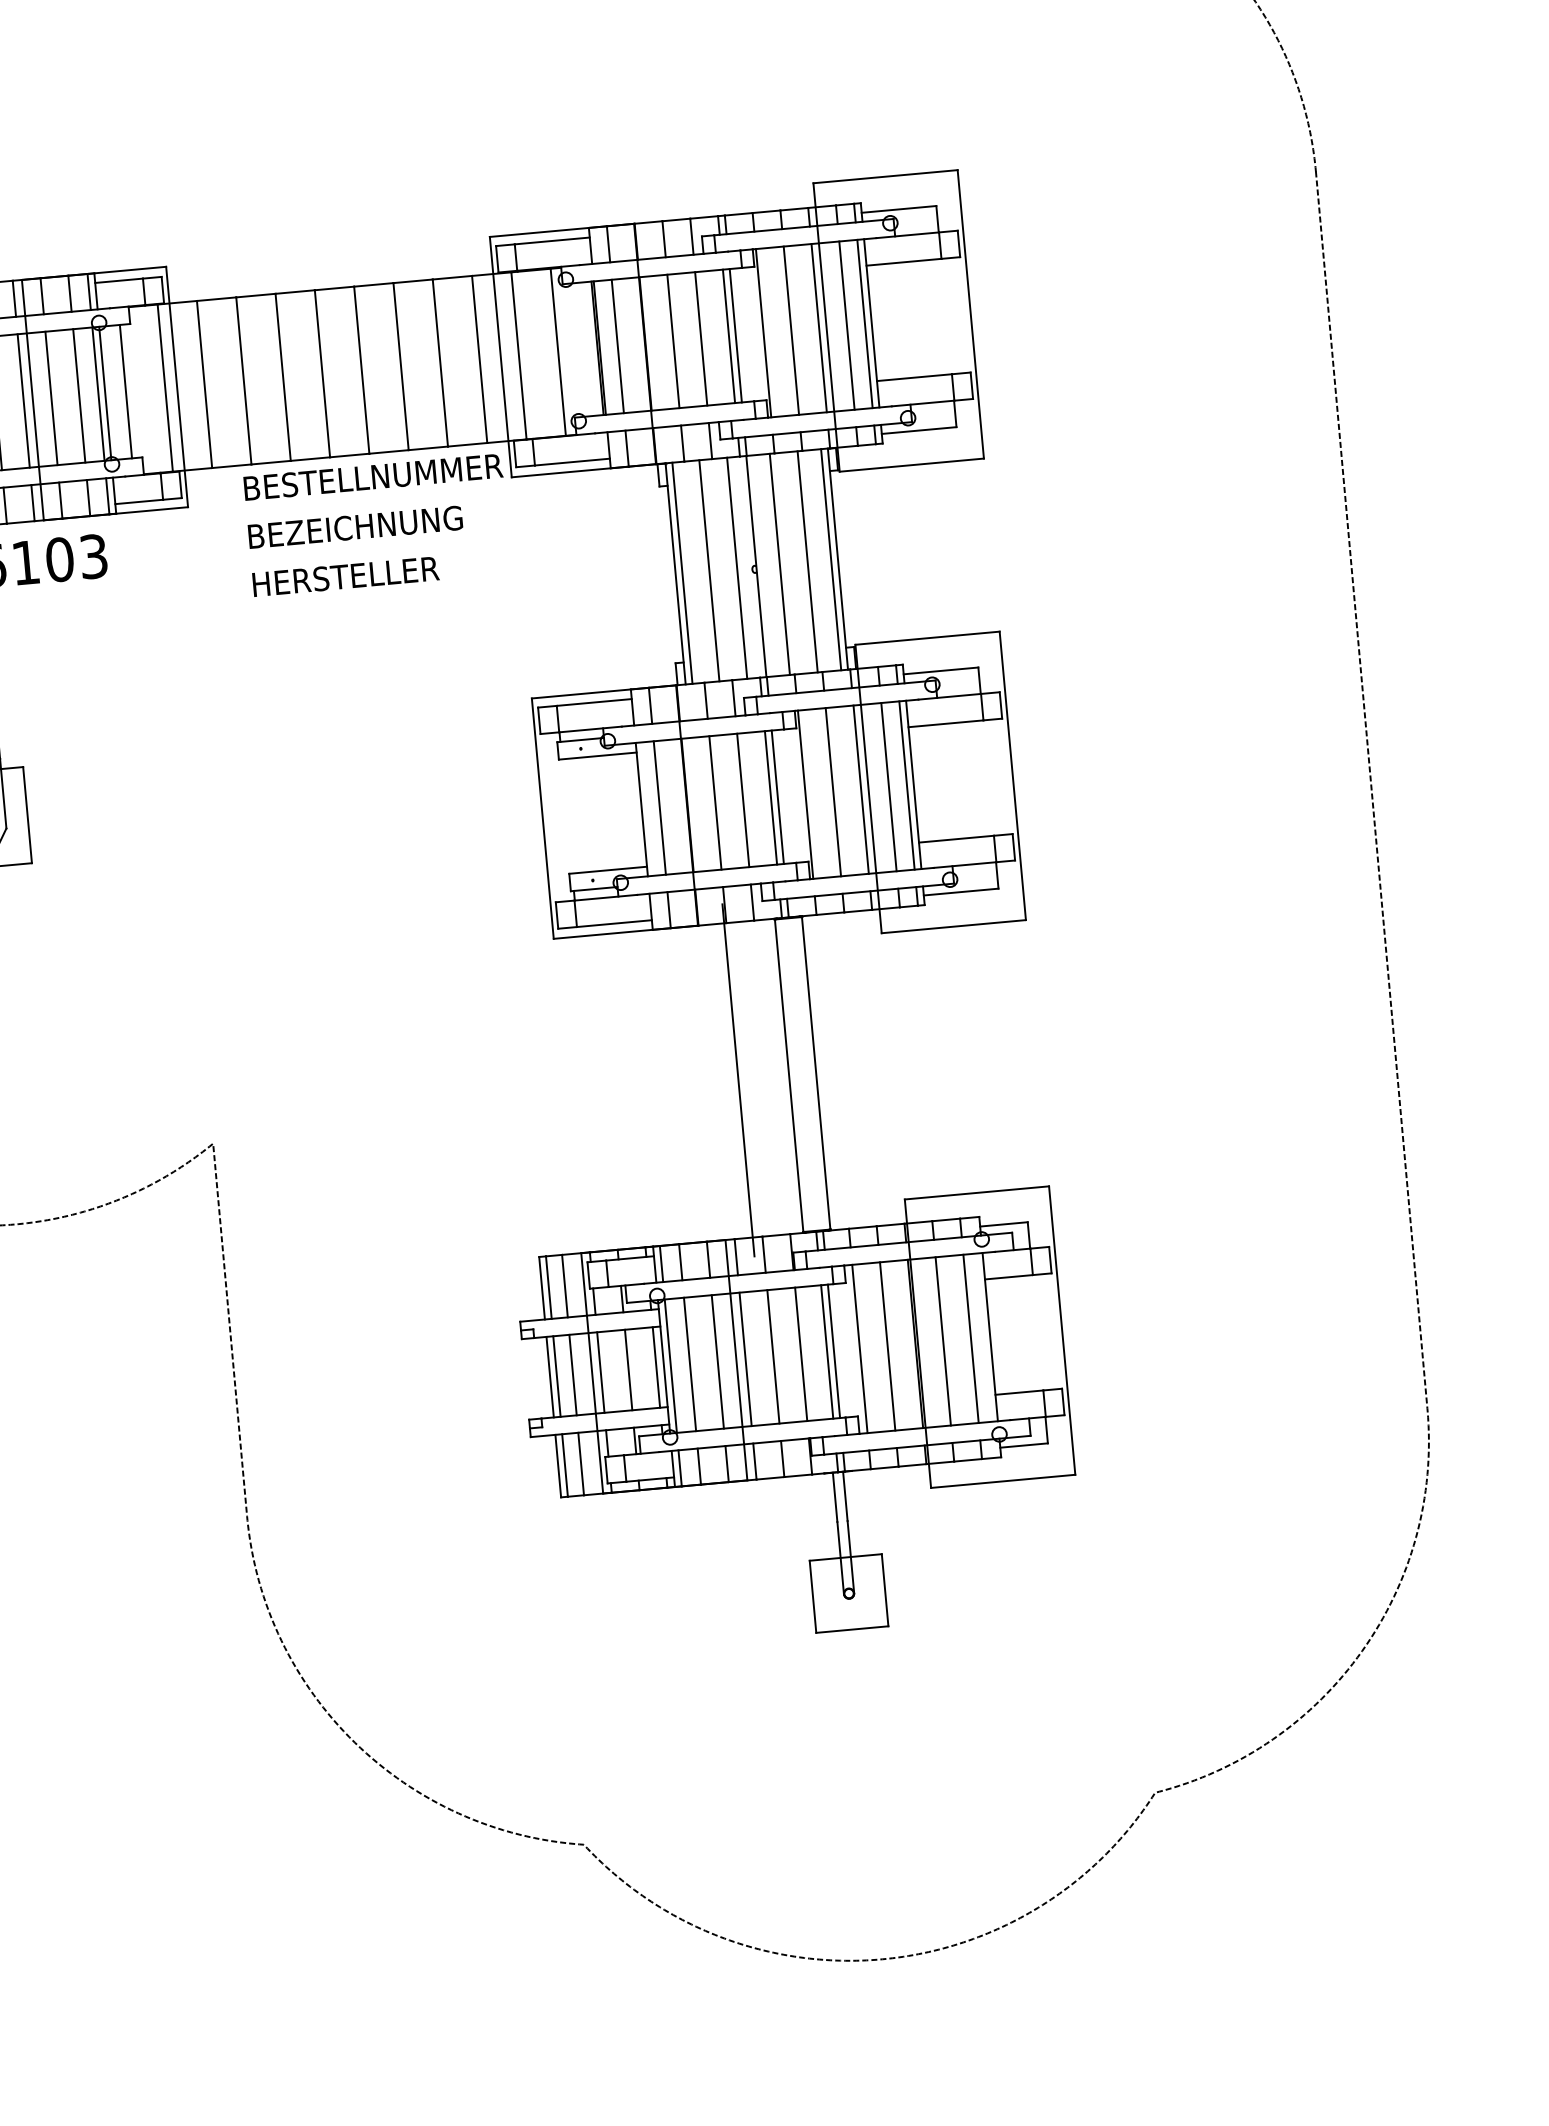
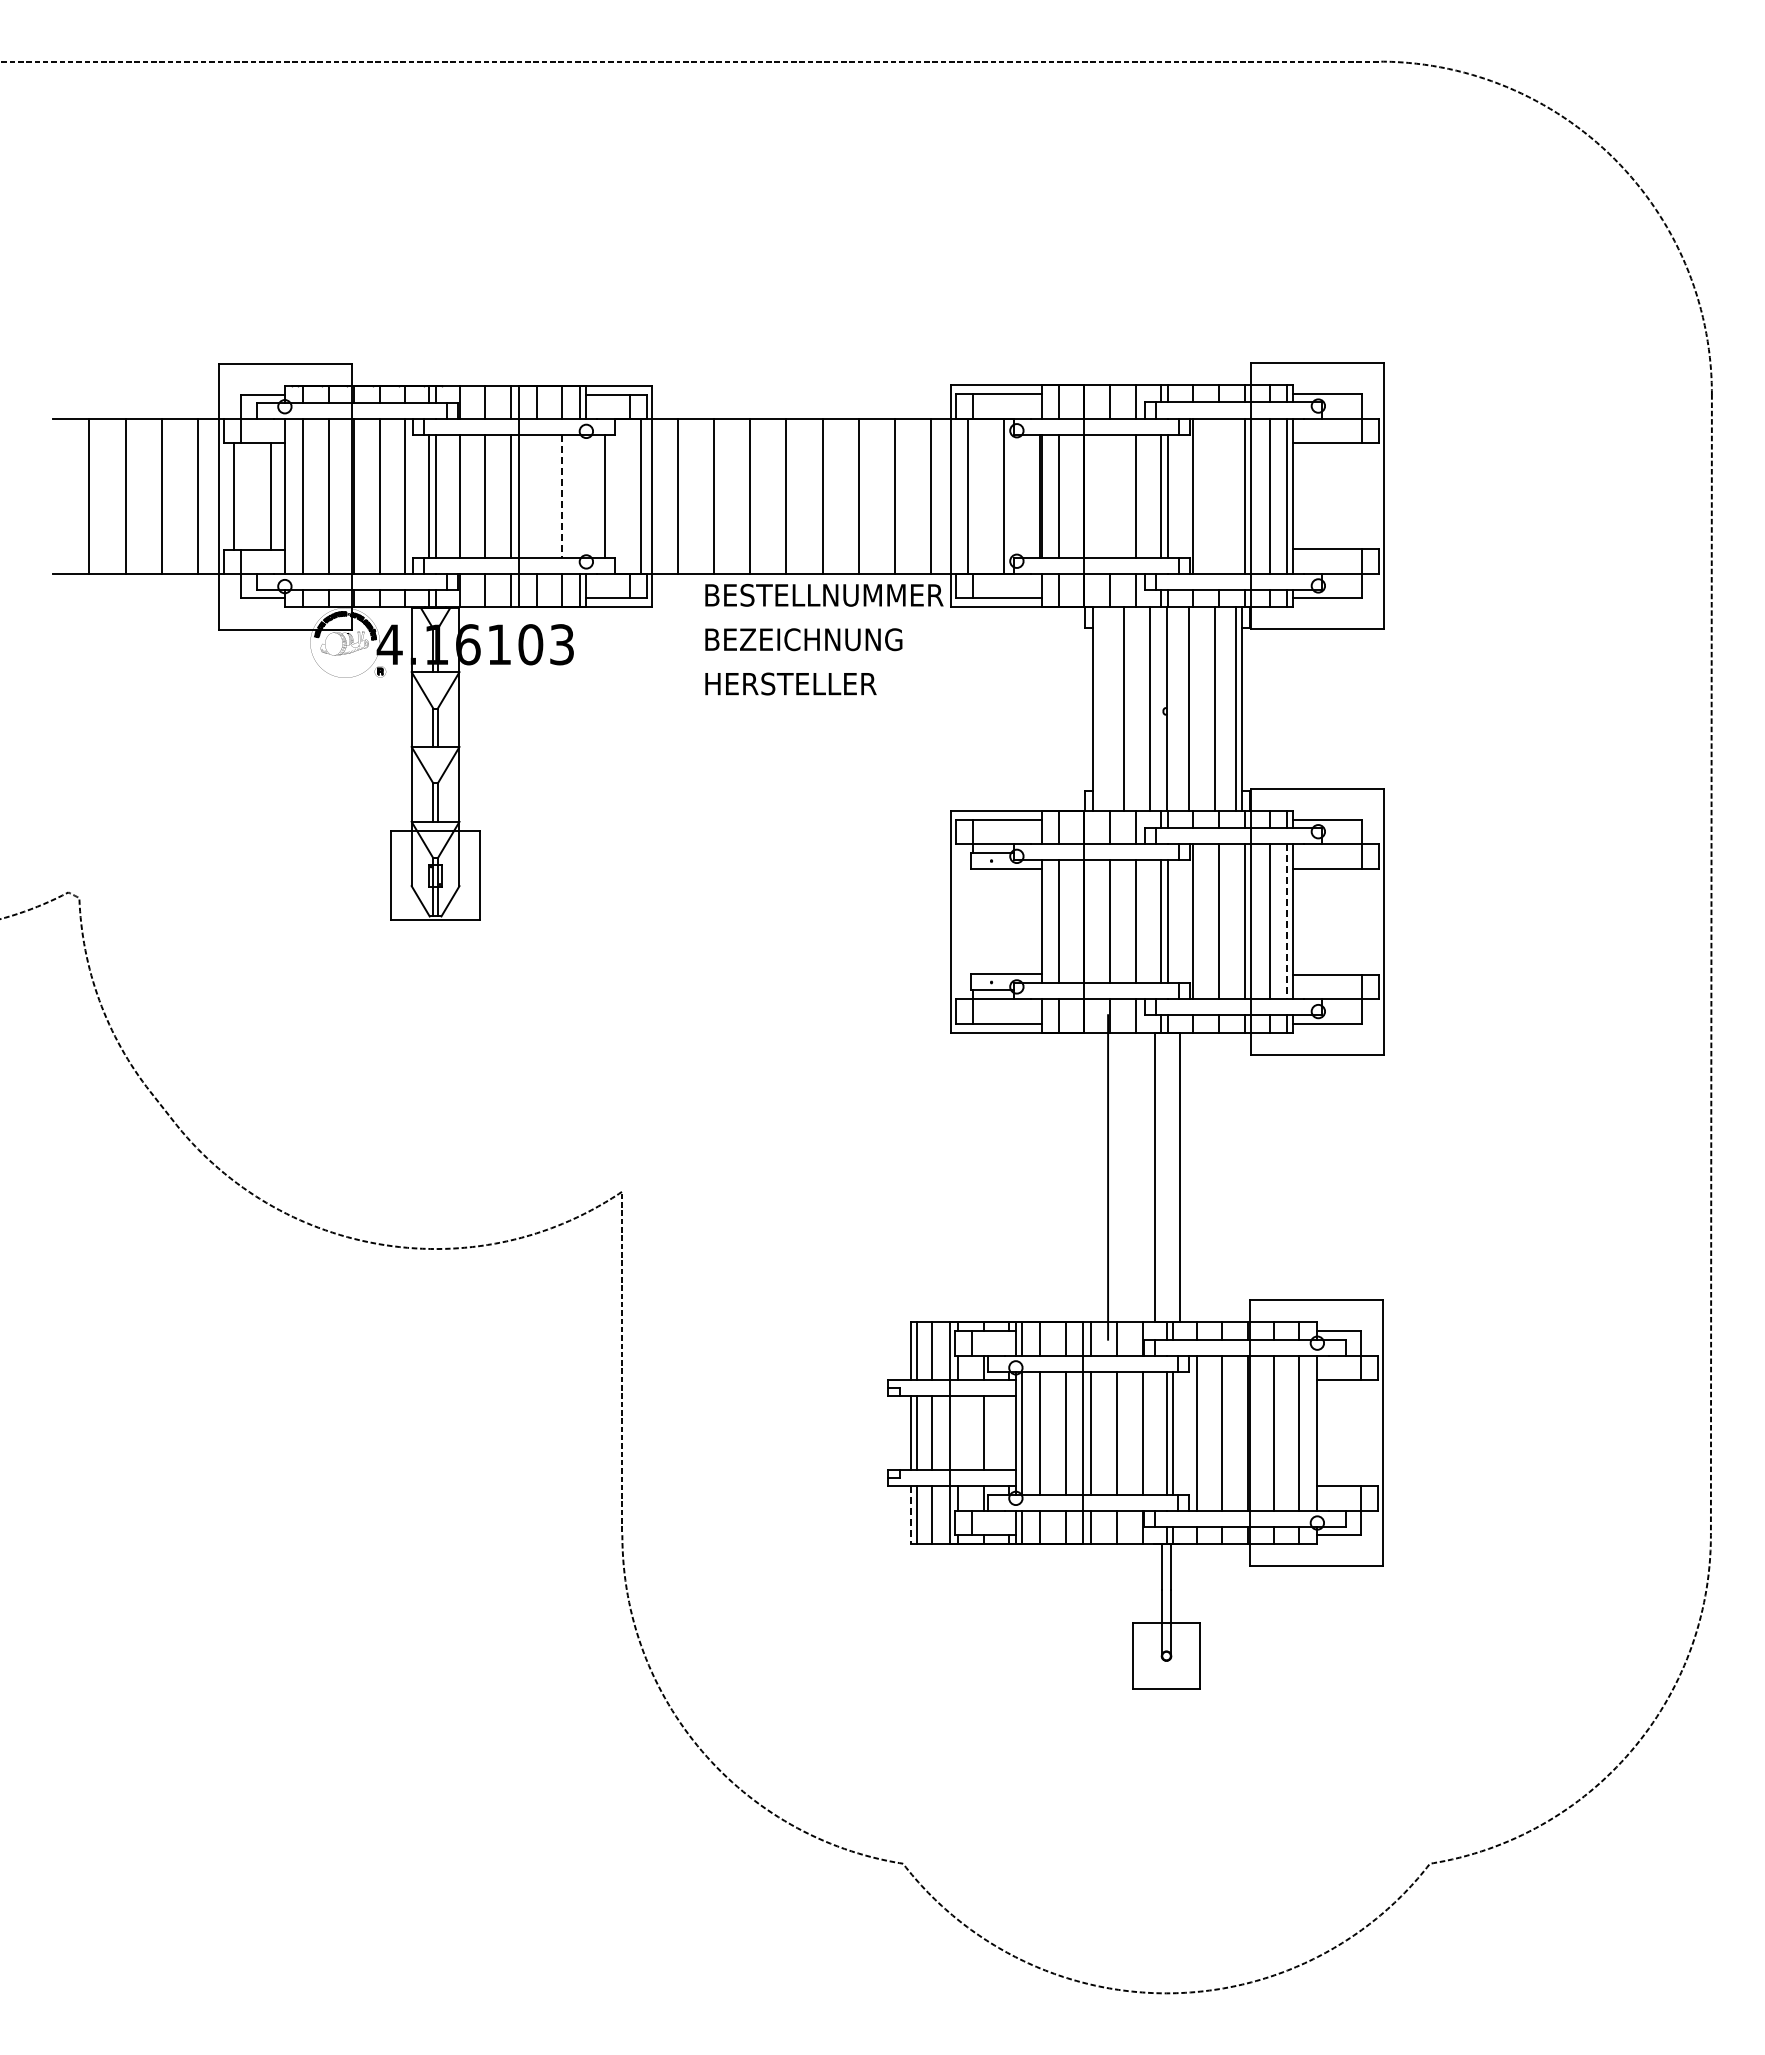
line: (790, 330) -> (1218, 495), removed
line: (673, 340) -> (1110, 495), removed
line: (105, 393) -> (586, 496), removed
line: (98, 394) -> (579, 496), removed
line: (79, 395) -> (562, 496), solid -> dashed
line: (51, 398) -> (536, 496), removed
line: (682, 572) -> (1099, 708), removed
line: (906, 785) -> (1286, 921), solid -> dashed
line: (656, 1367) -> (1009, 1433), removed
line: (600, 1372) -> (957, 1433), removed
line: (558, 1466) -> (911, 1515), solid -> dashed

